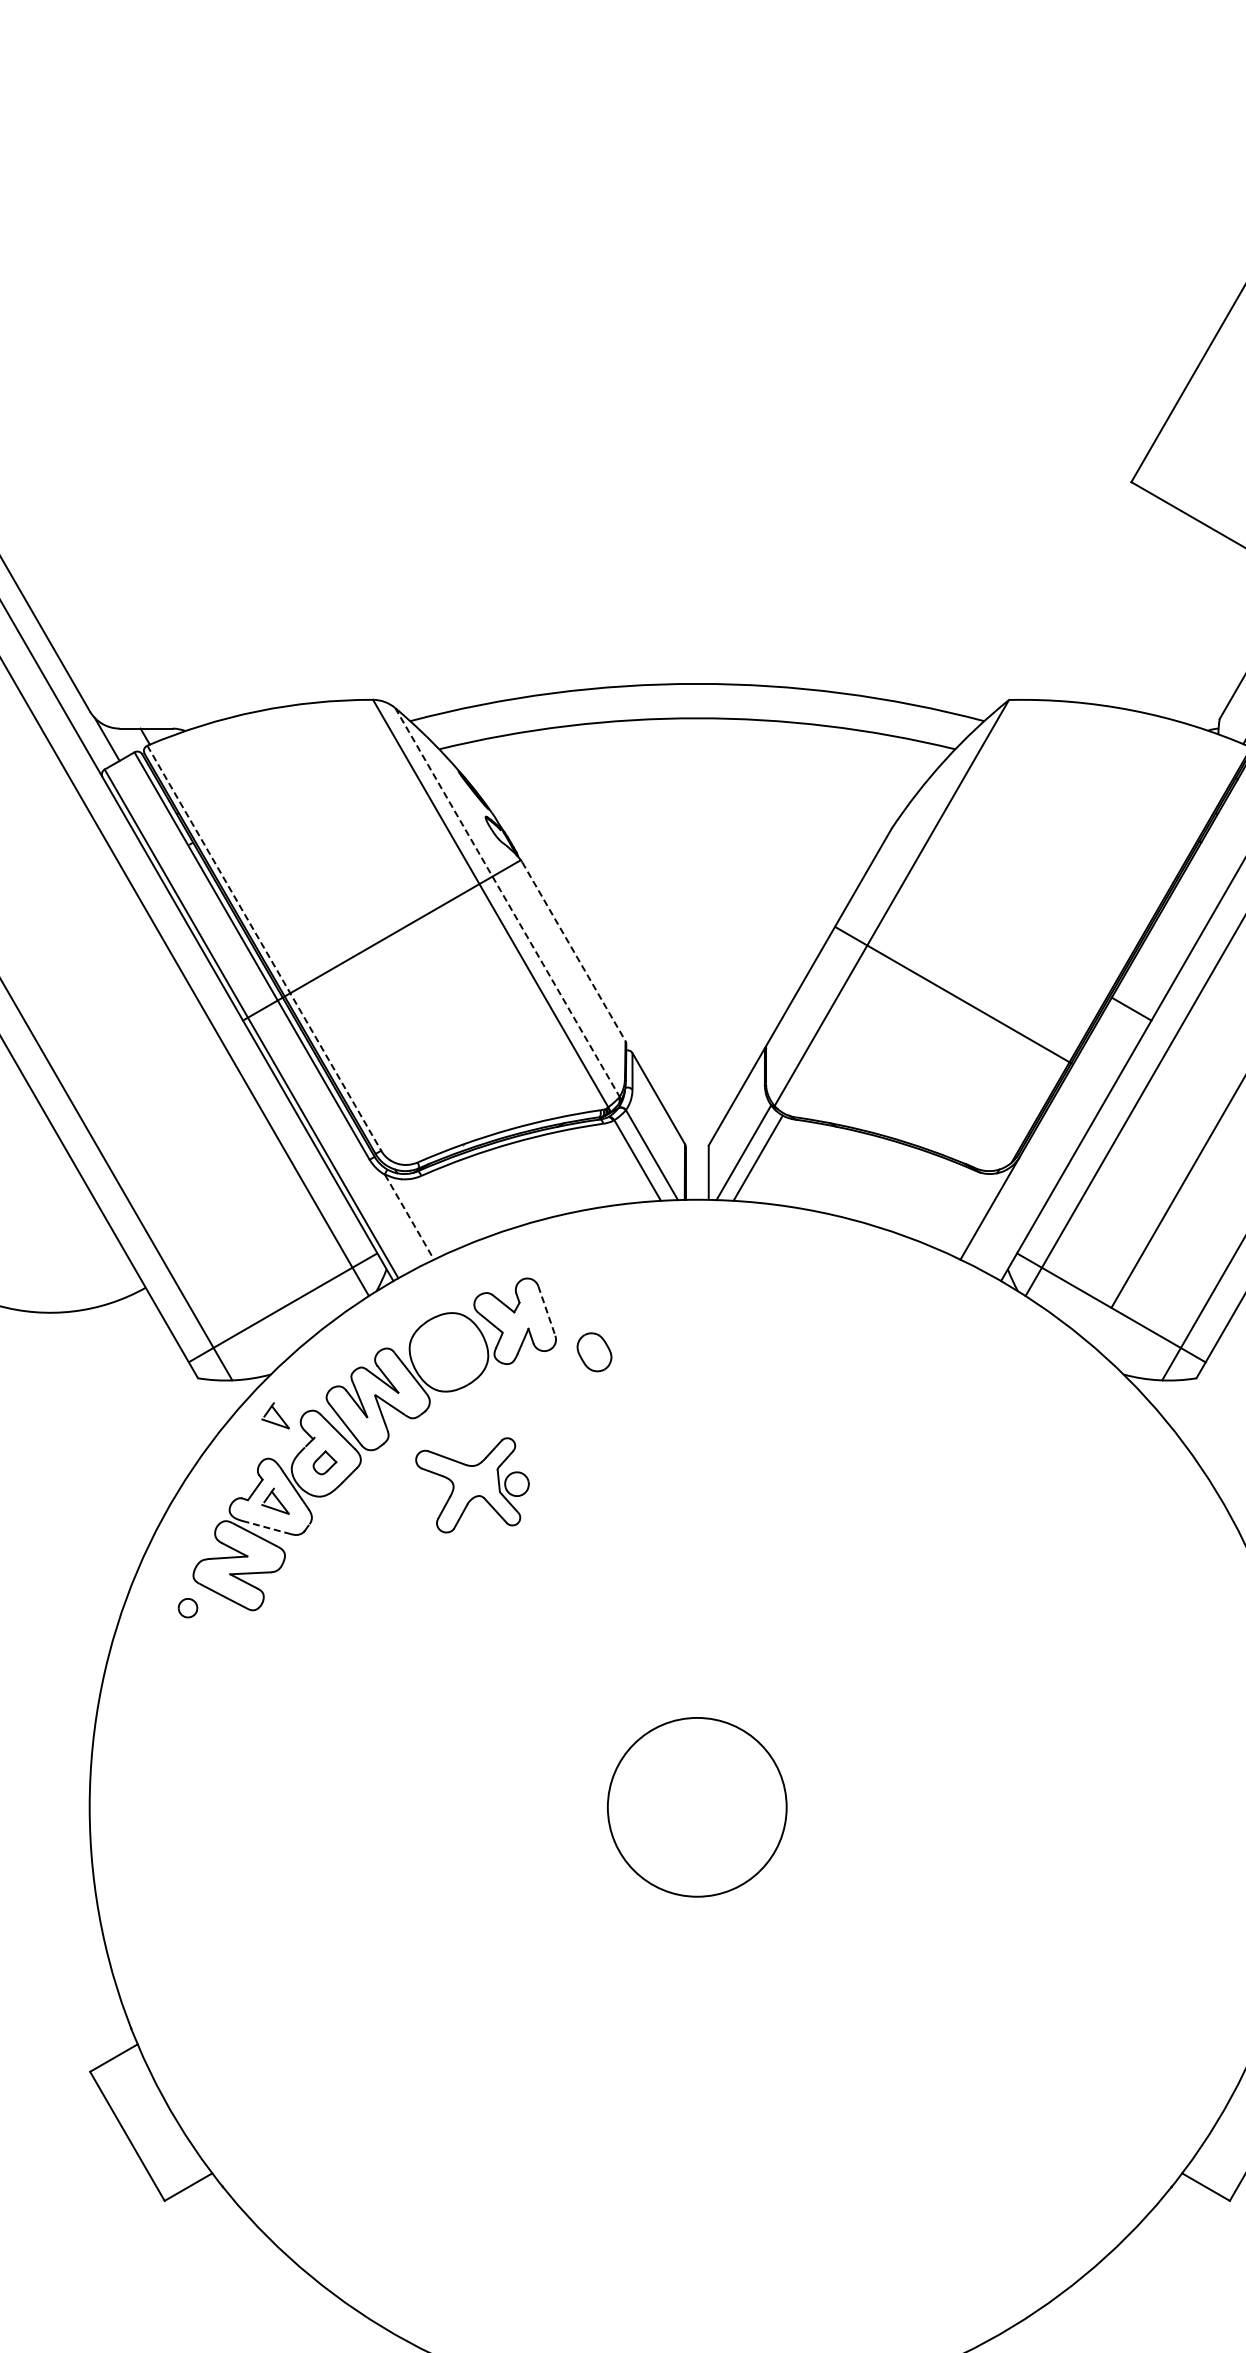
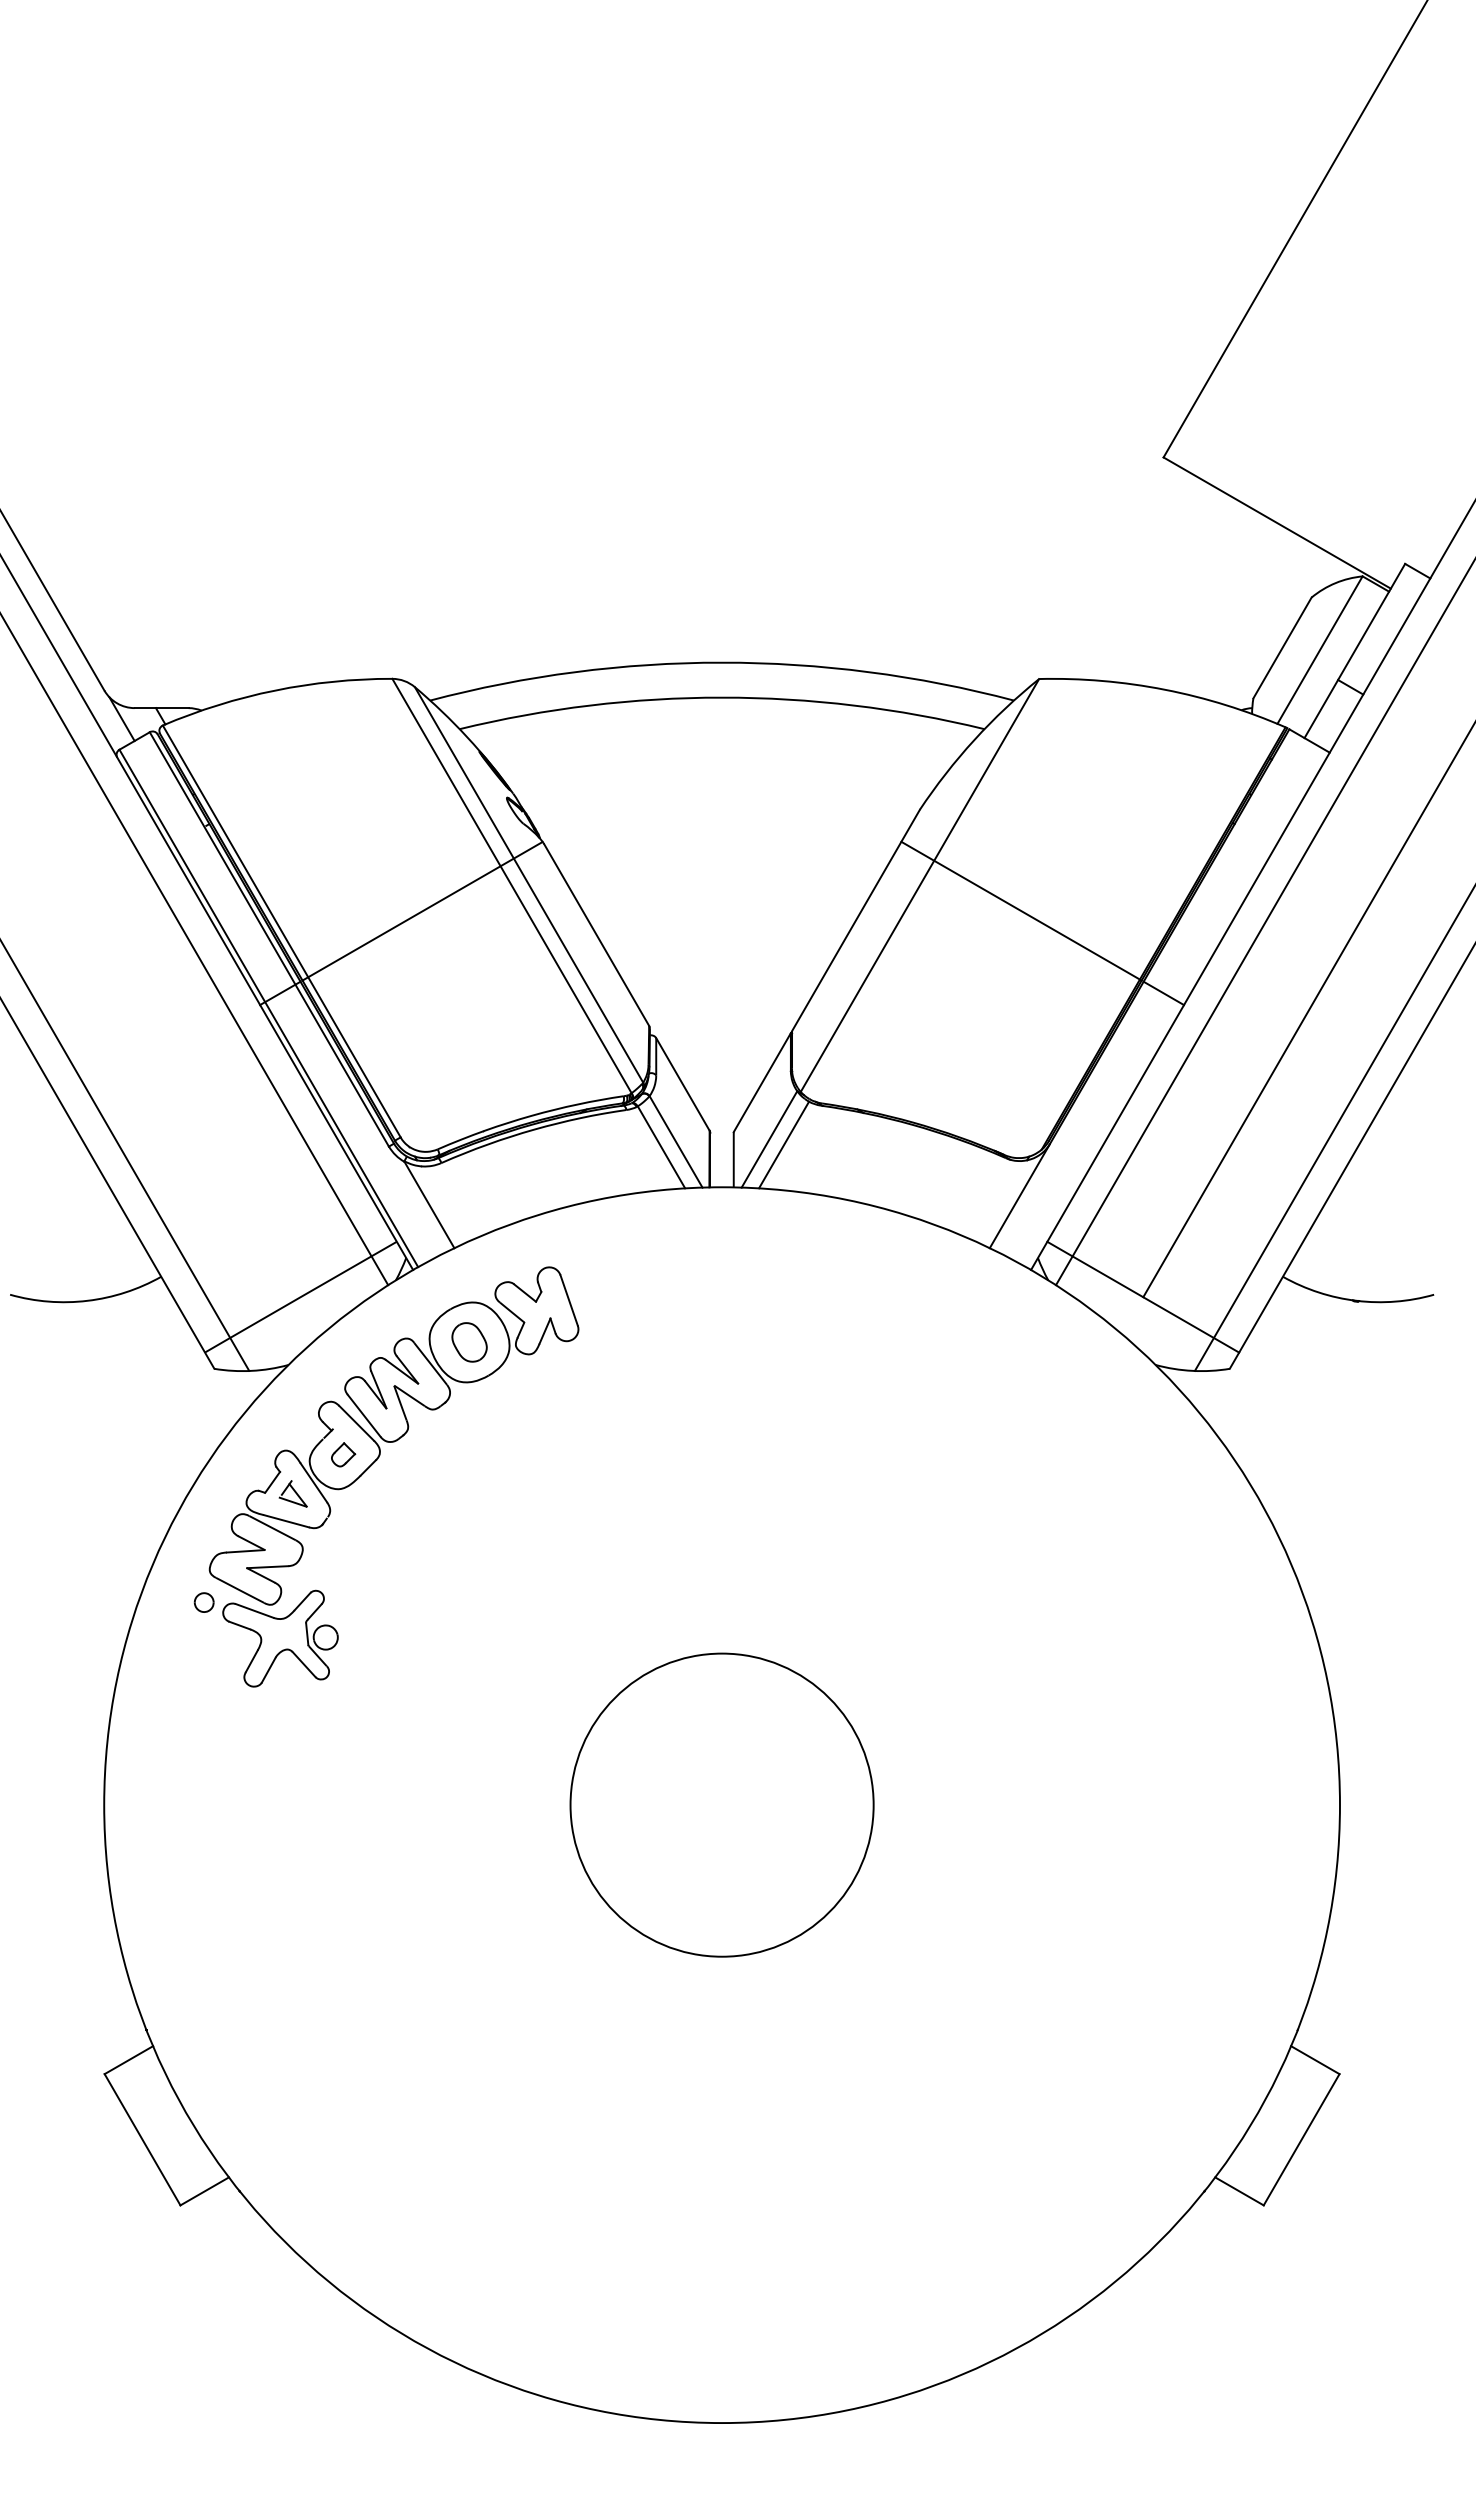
line: (507, 903) -> (529, 885), dashed -> solid
line: (264, 948) -> (281, 931), dashed -> solid
line: (573, 952) -> (596, 935), dashed -> solid
line: (953, 994) -> (1021, 910), moved
line: (409, 1217) -> (429, 1205), dashed -> solid
line: (547, 1311) -> (569, 1300), dashed -> solid
part: (594, 1352) -> (469, 1342), moved
part: (274, 1415) -> (292, 1406), removed
part: (472, 1485) -> (280, 1638), moved
line: (267, 1528) -> (285, 1521), dashed -> solid
circle: (696, 1806) -> (721, 1804), size x1.67

